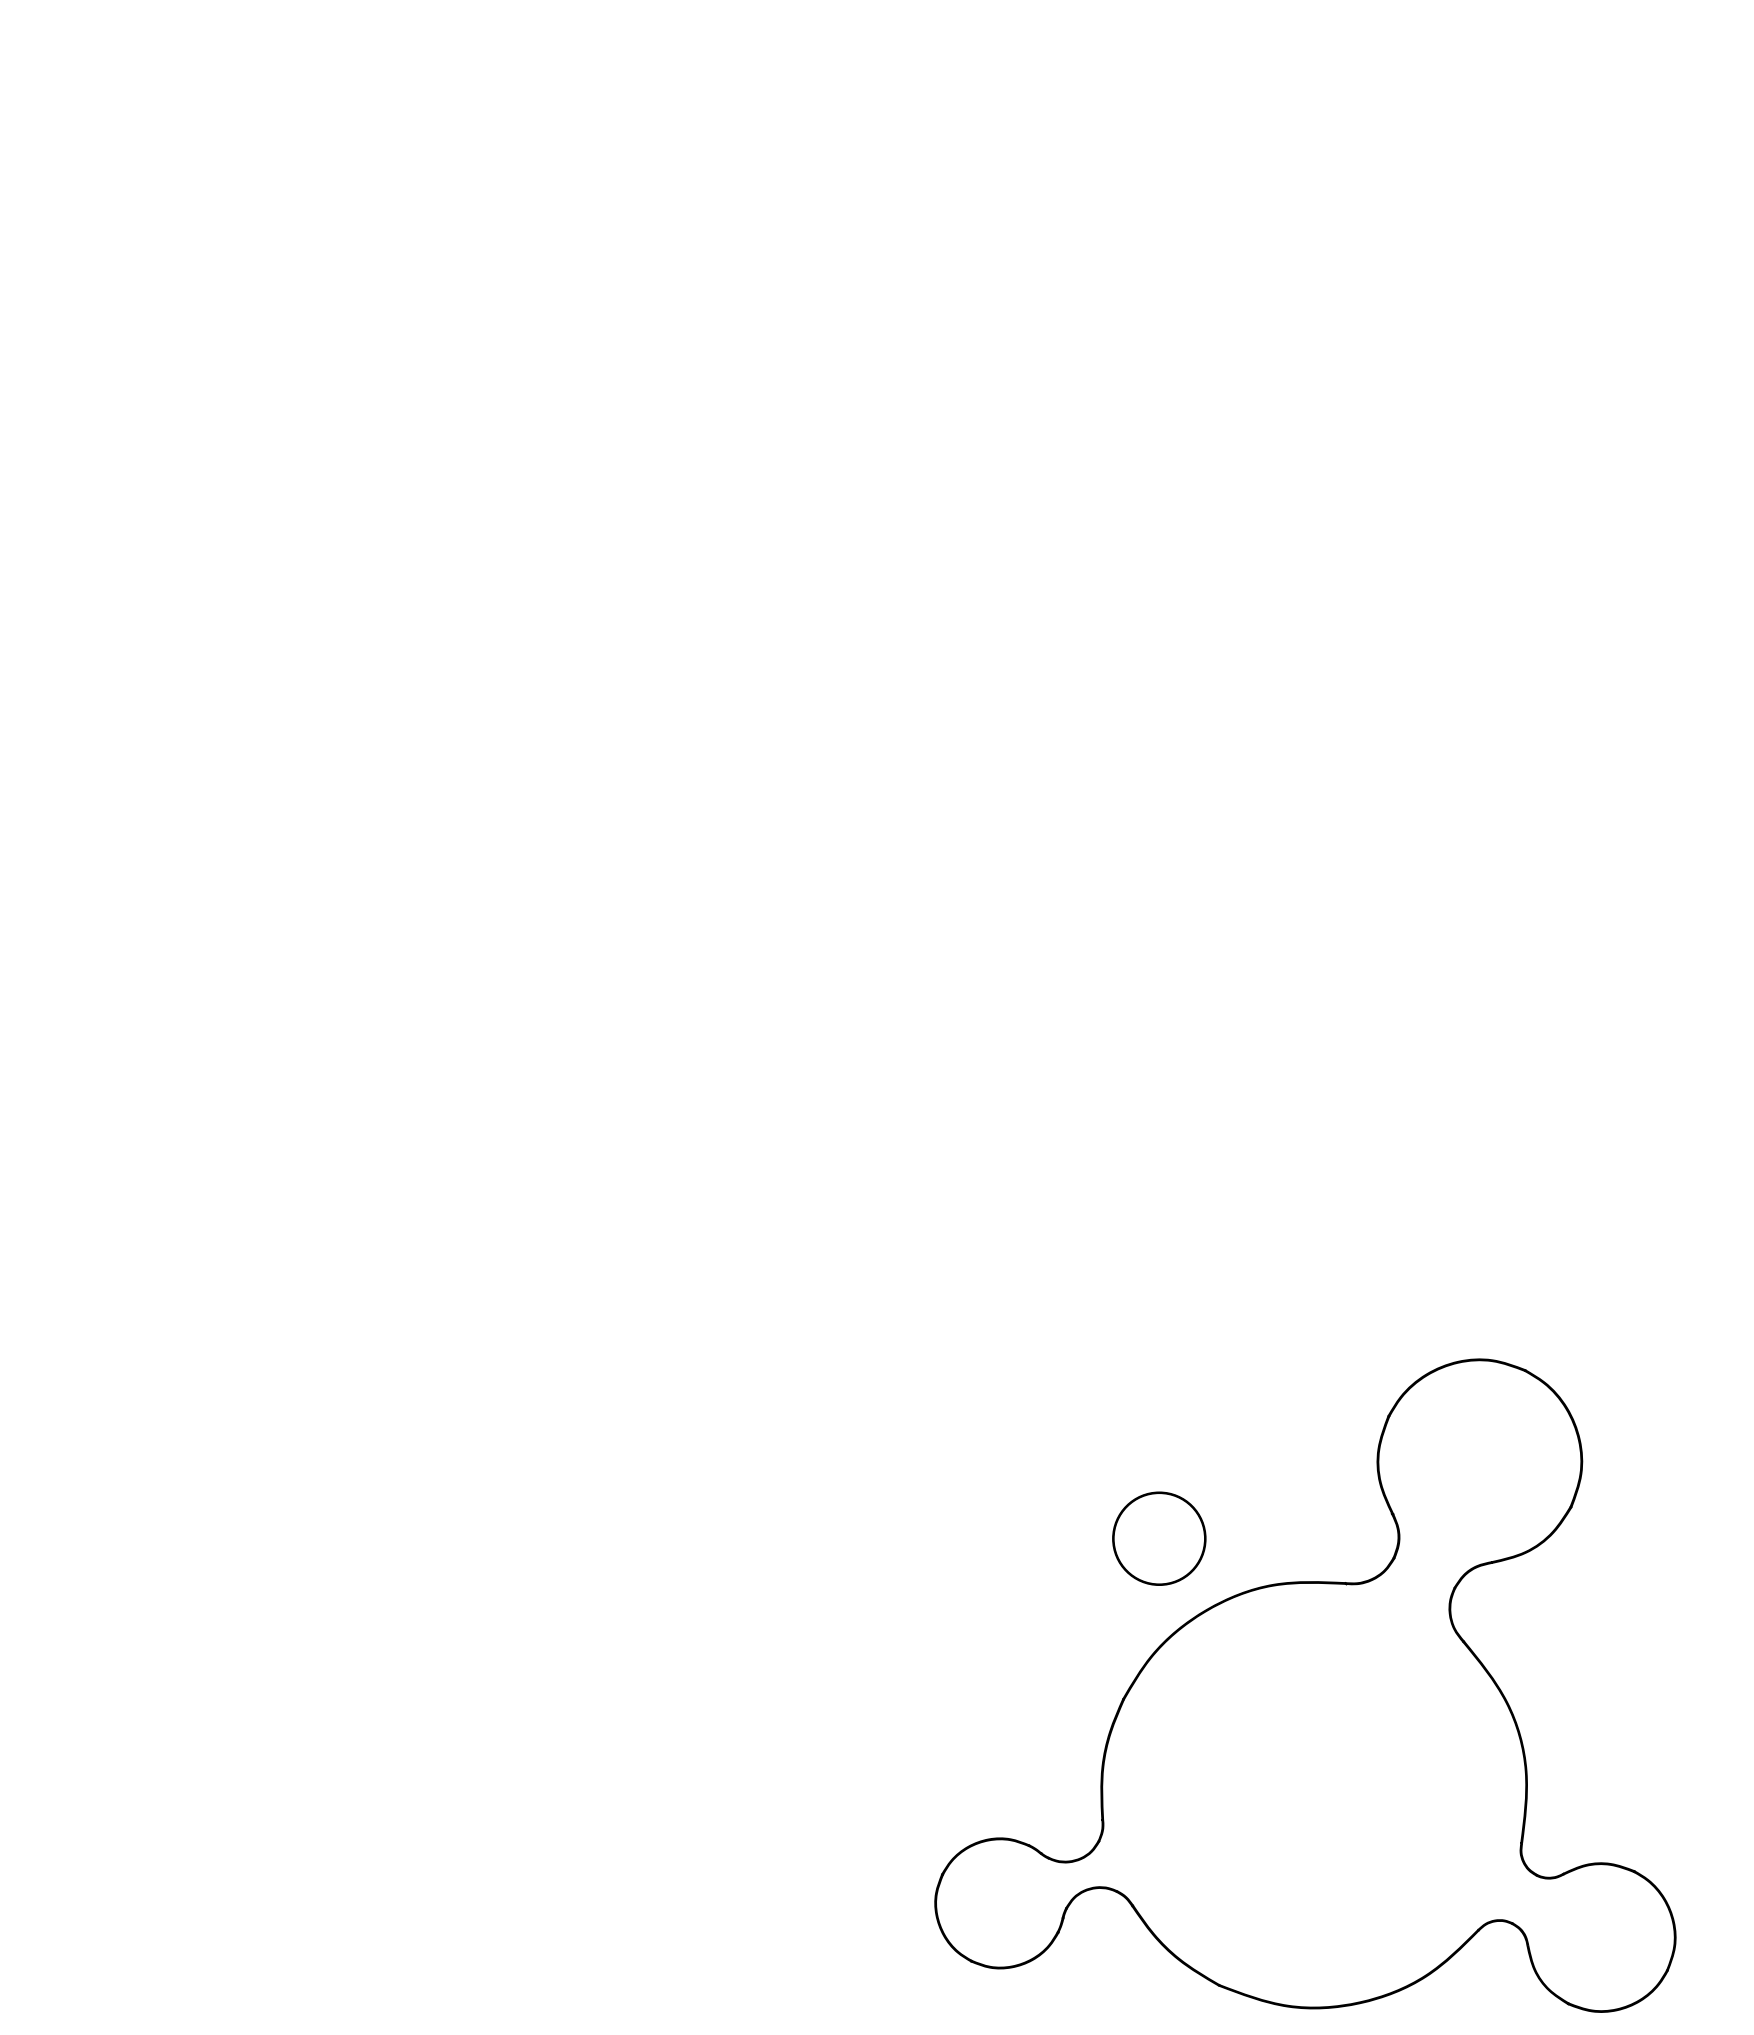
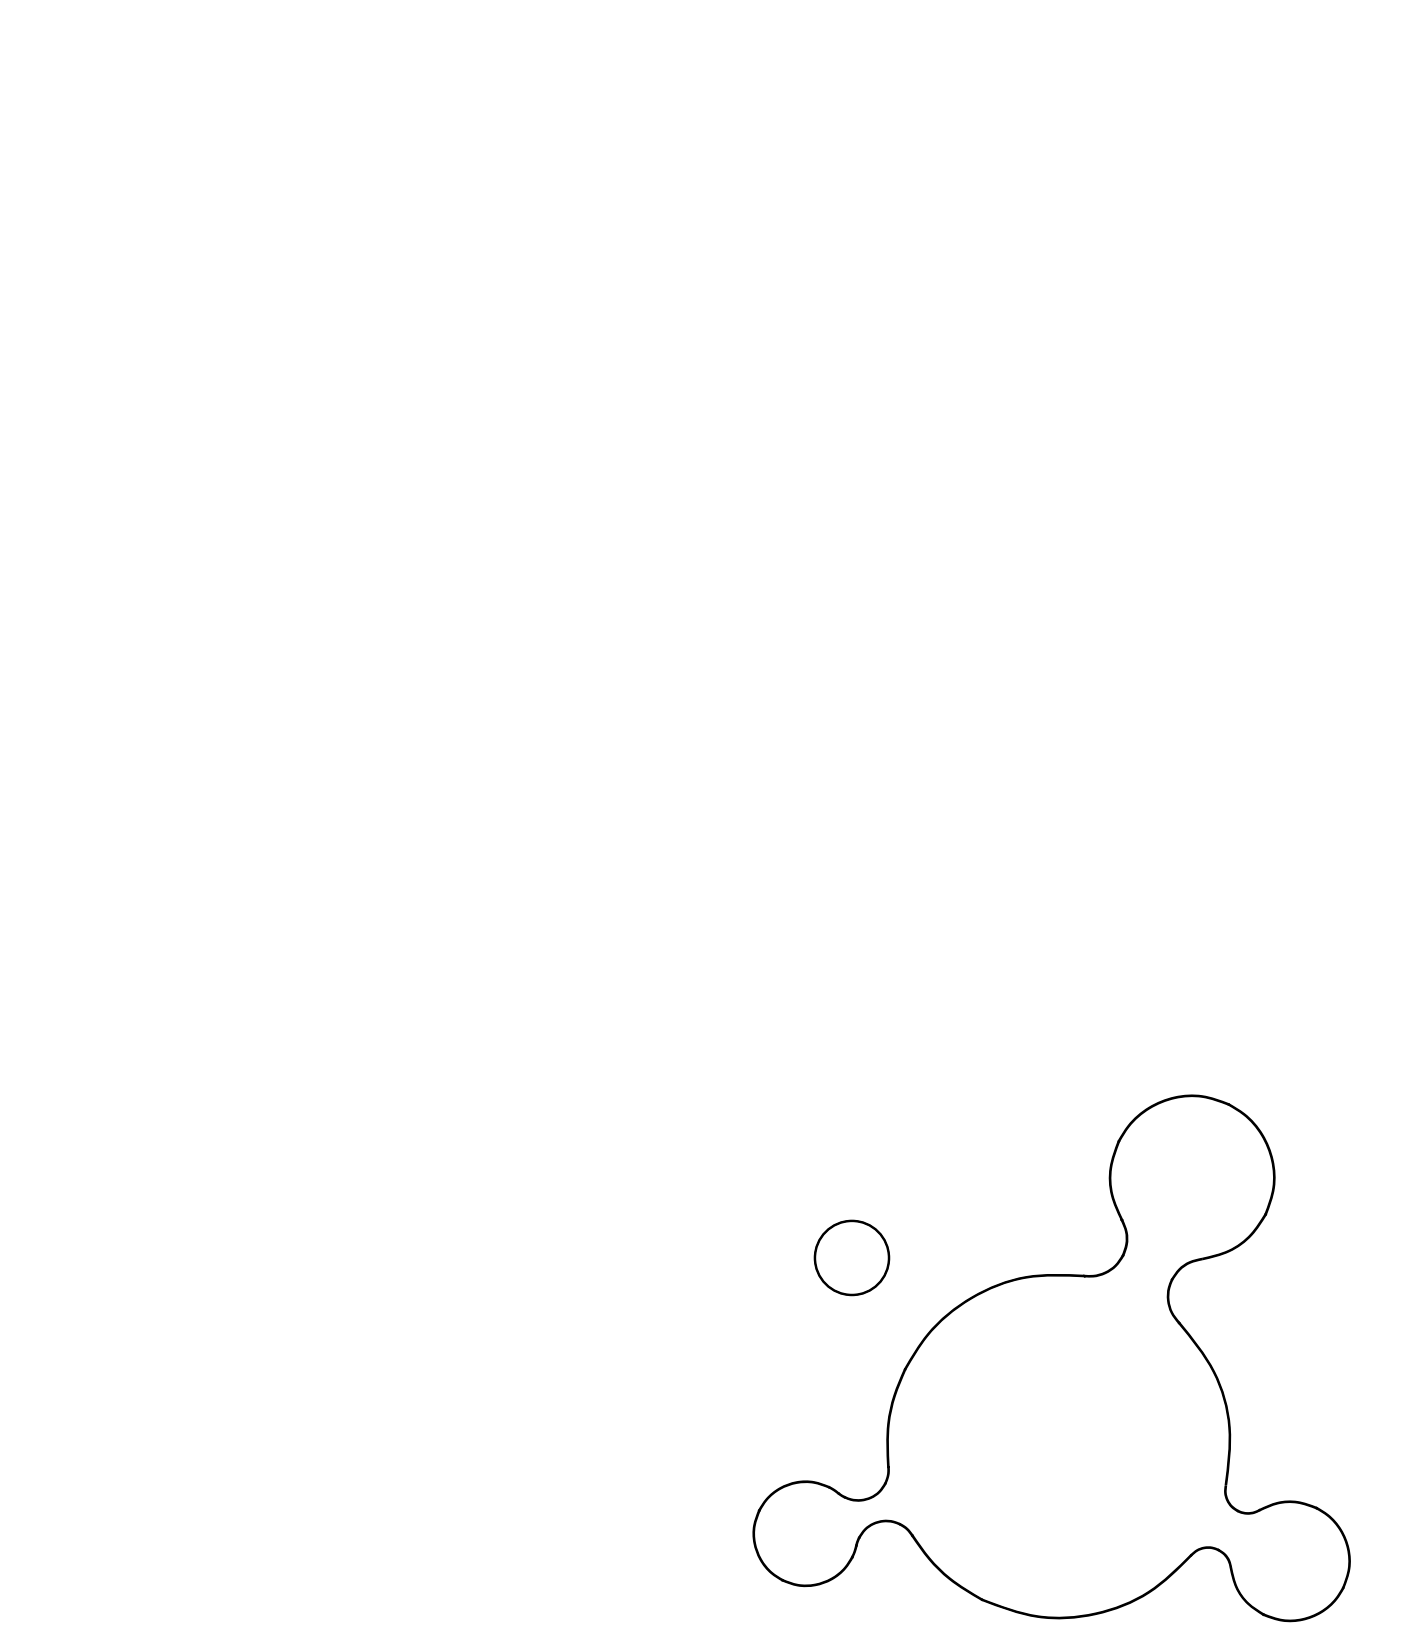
part: (1158, 1538) -> (851, 1257), moved

